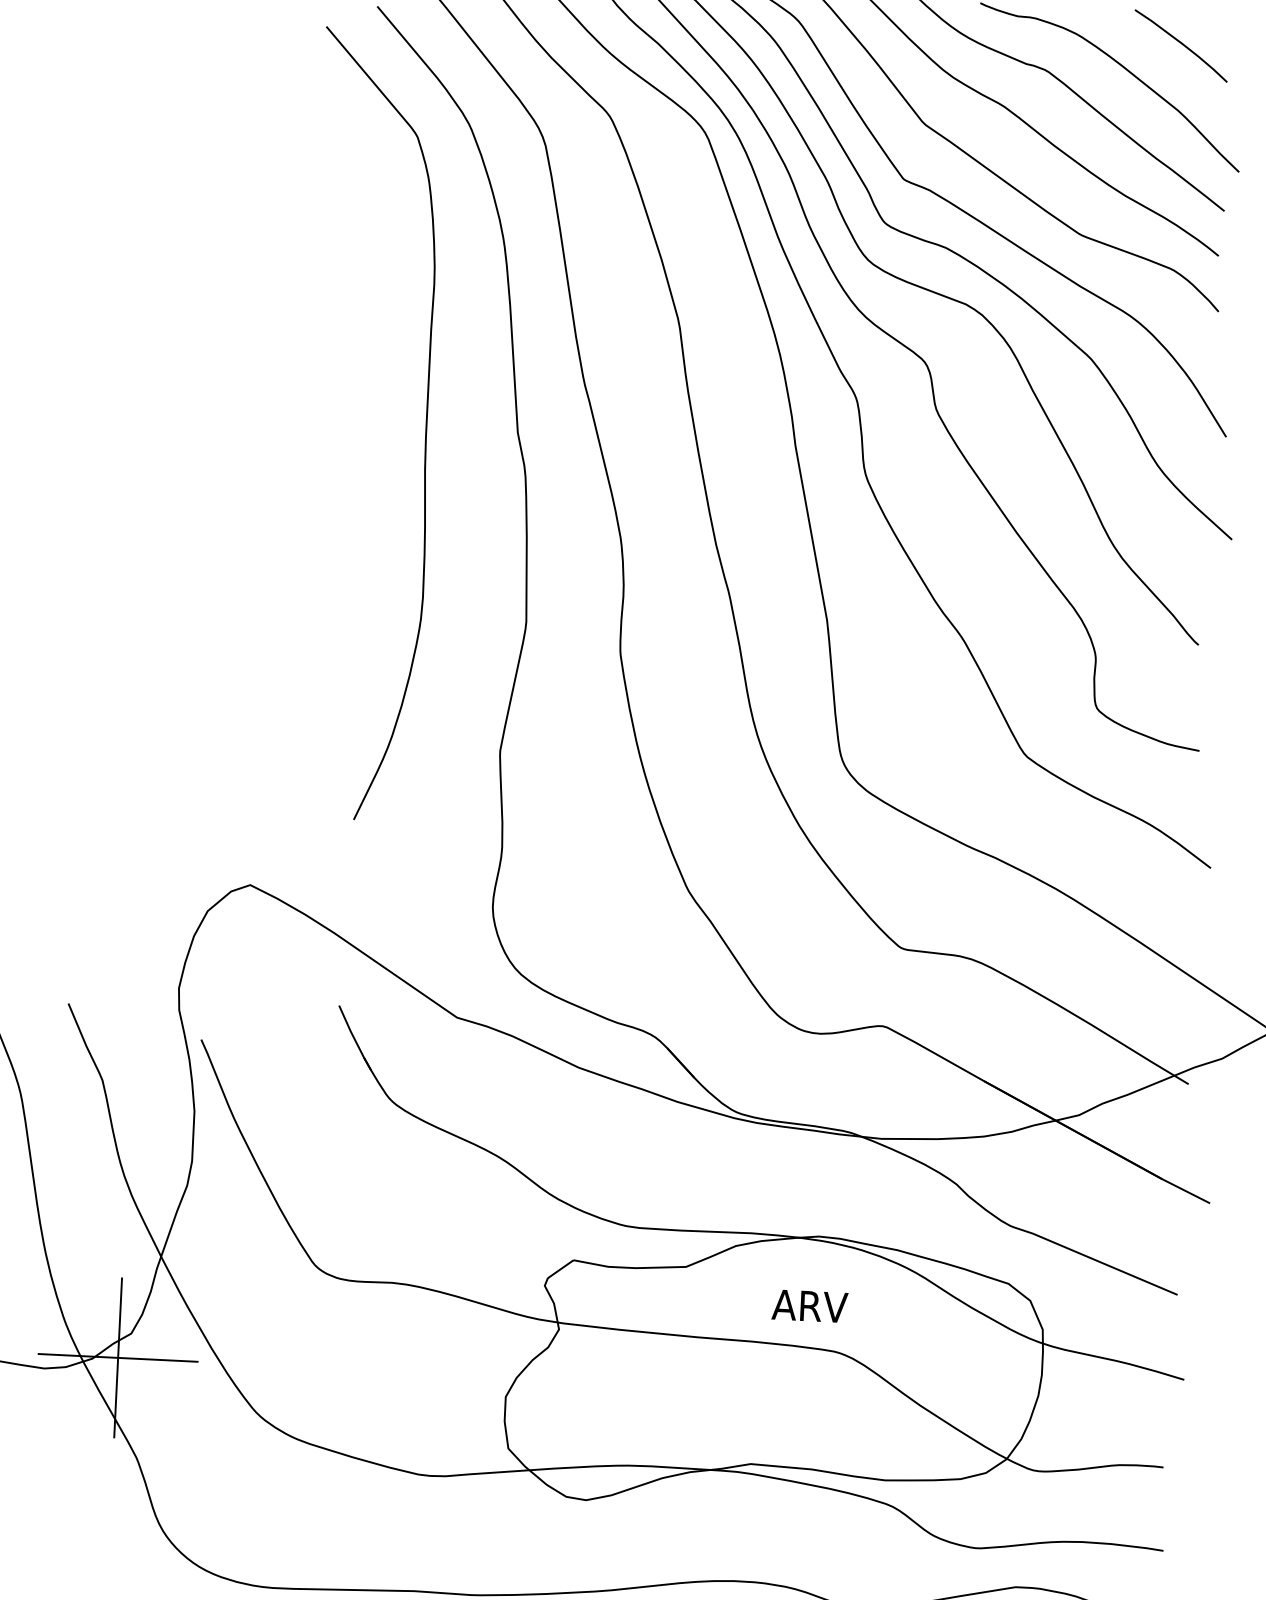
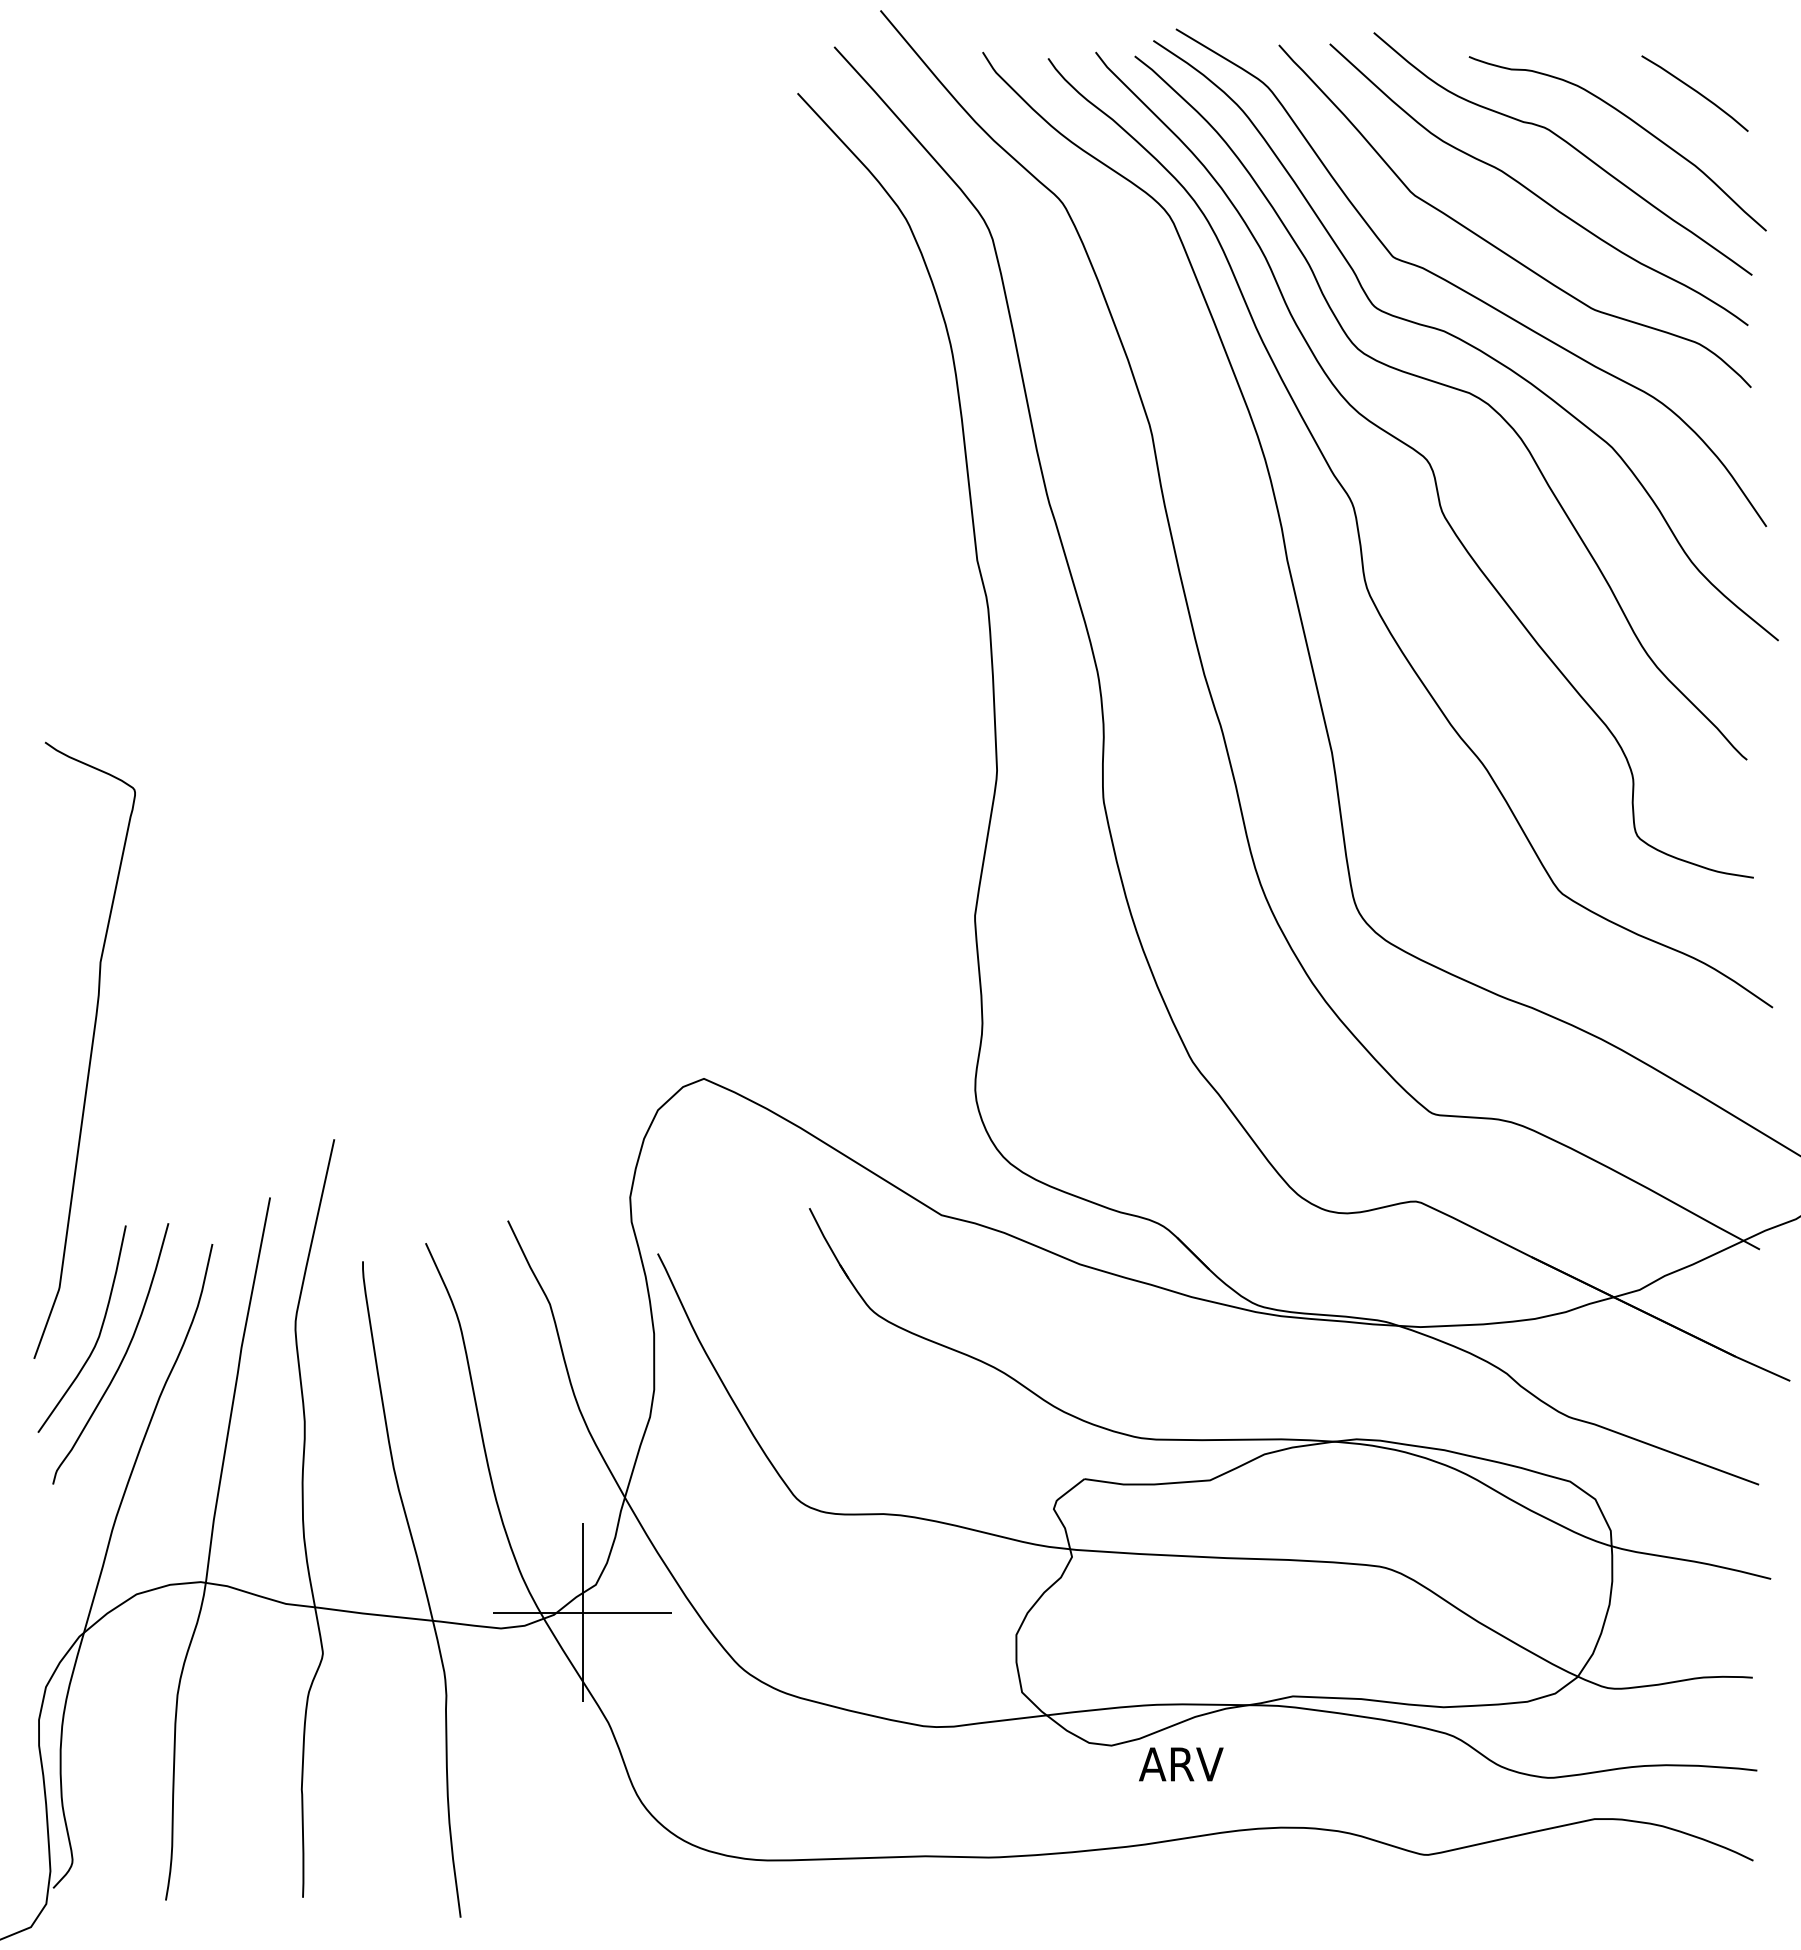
curve: (425, 427) -> (874, 559), removed
text: (810, 1306) -> (1181, 1764), moved

